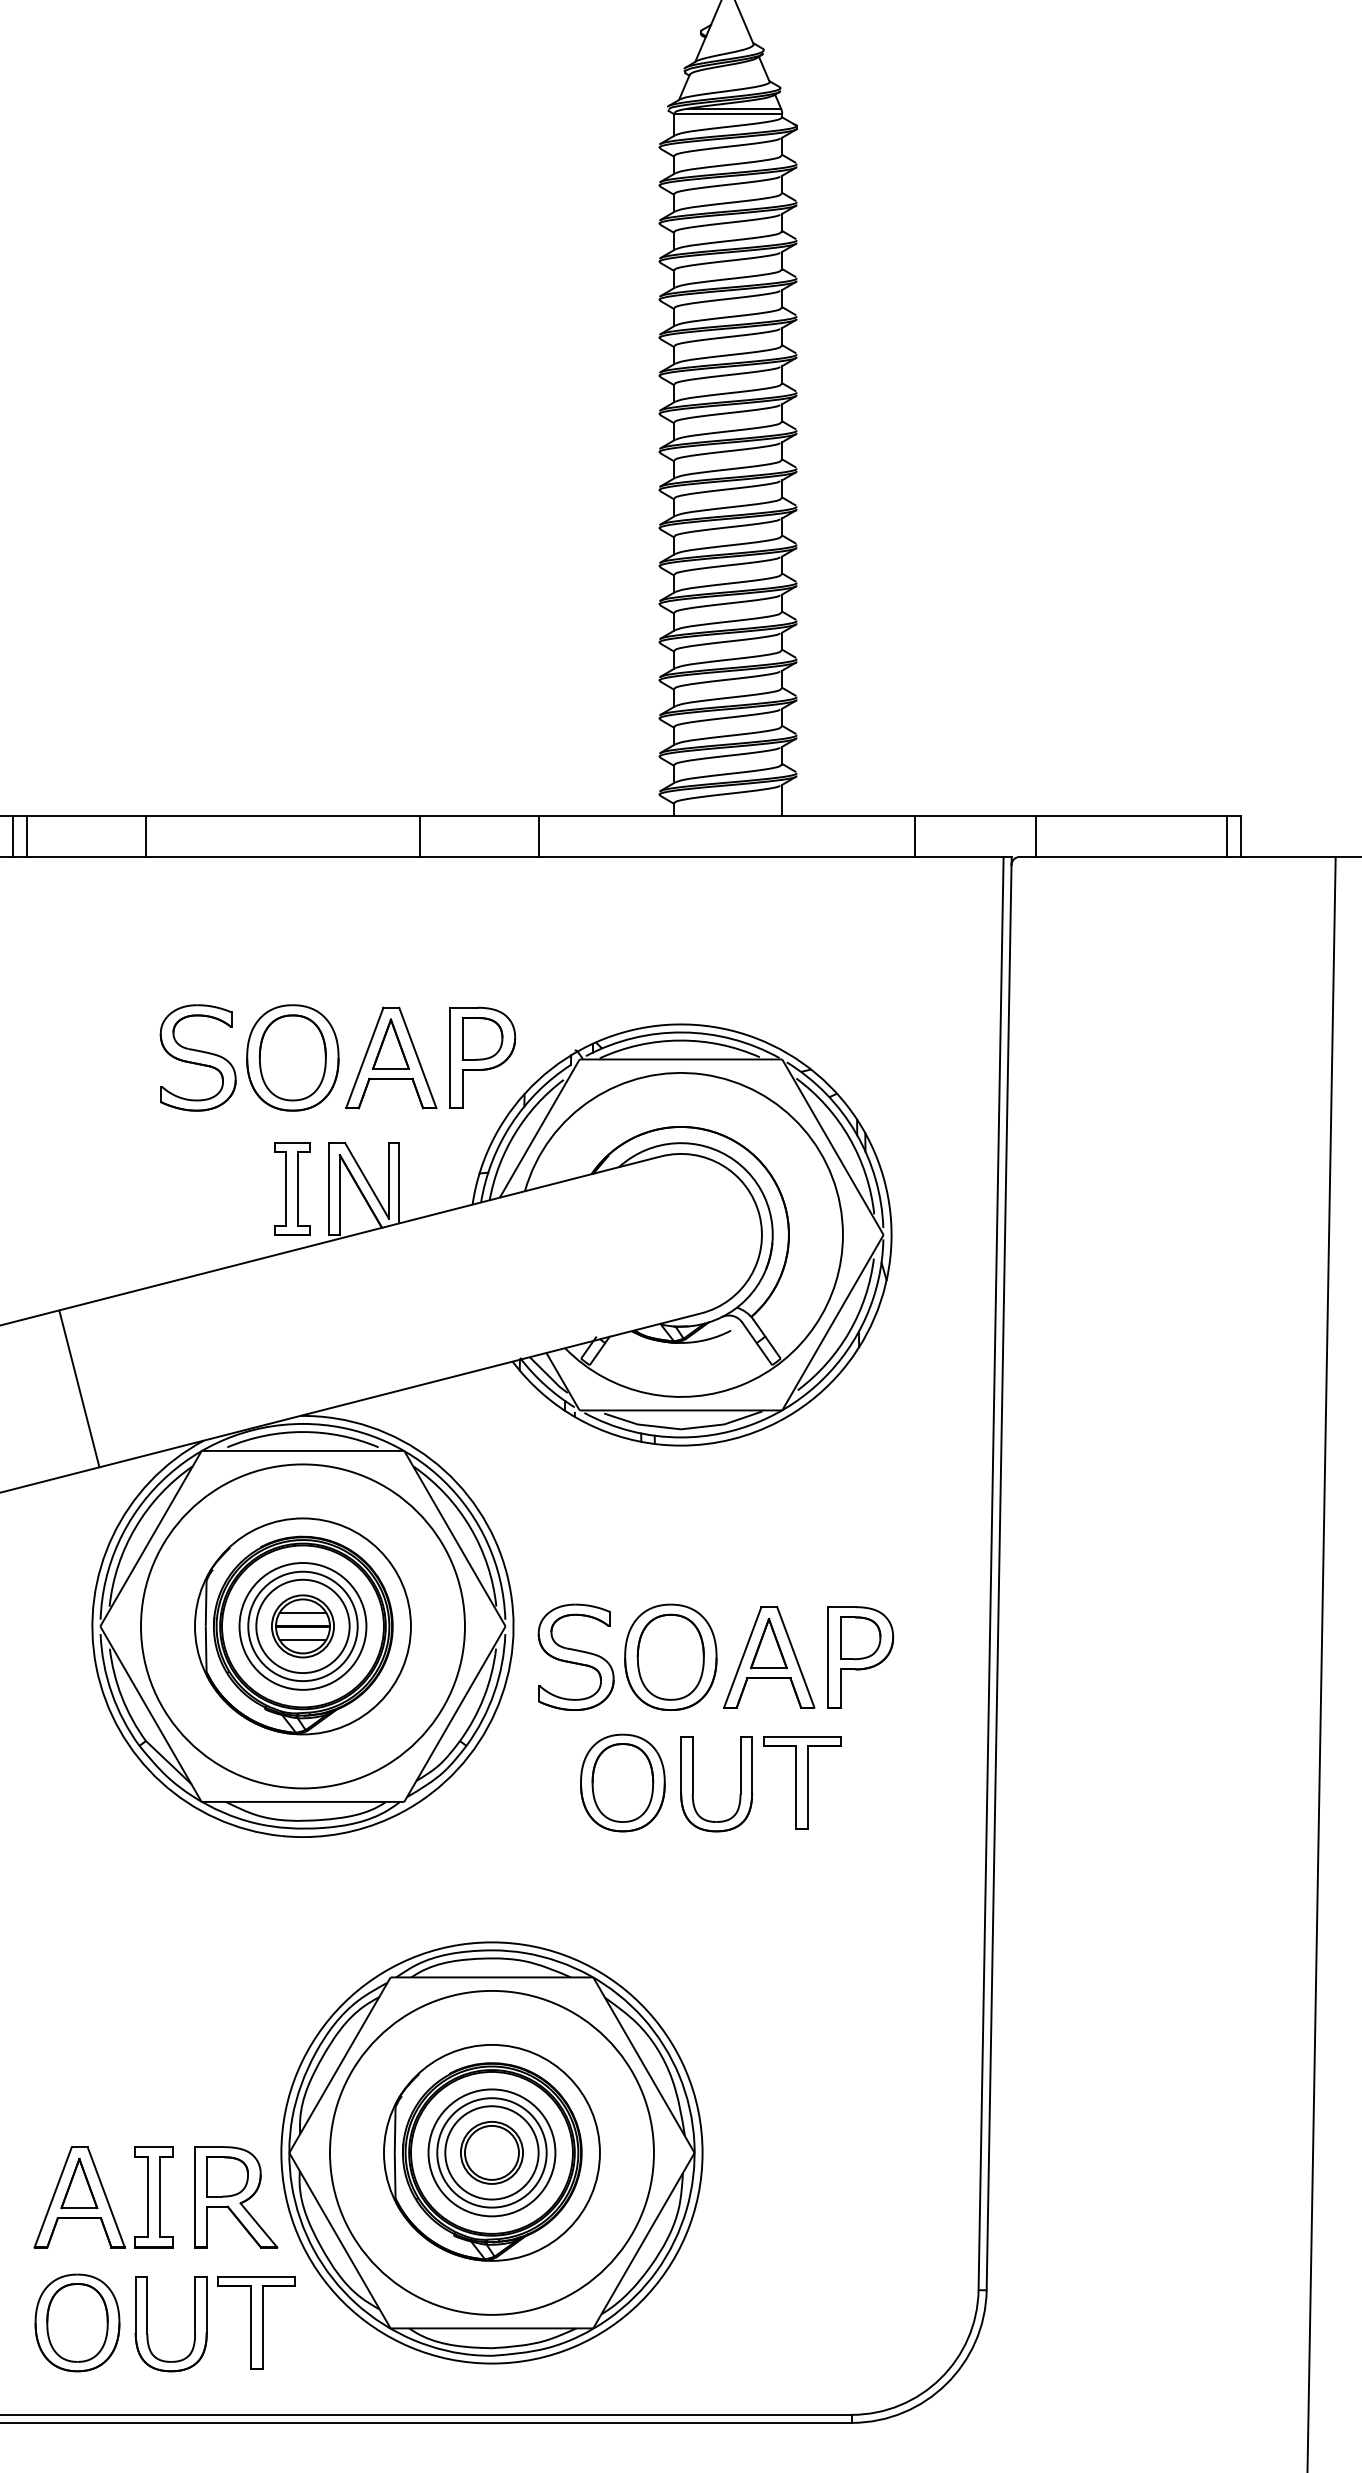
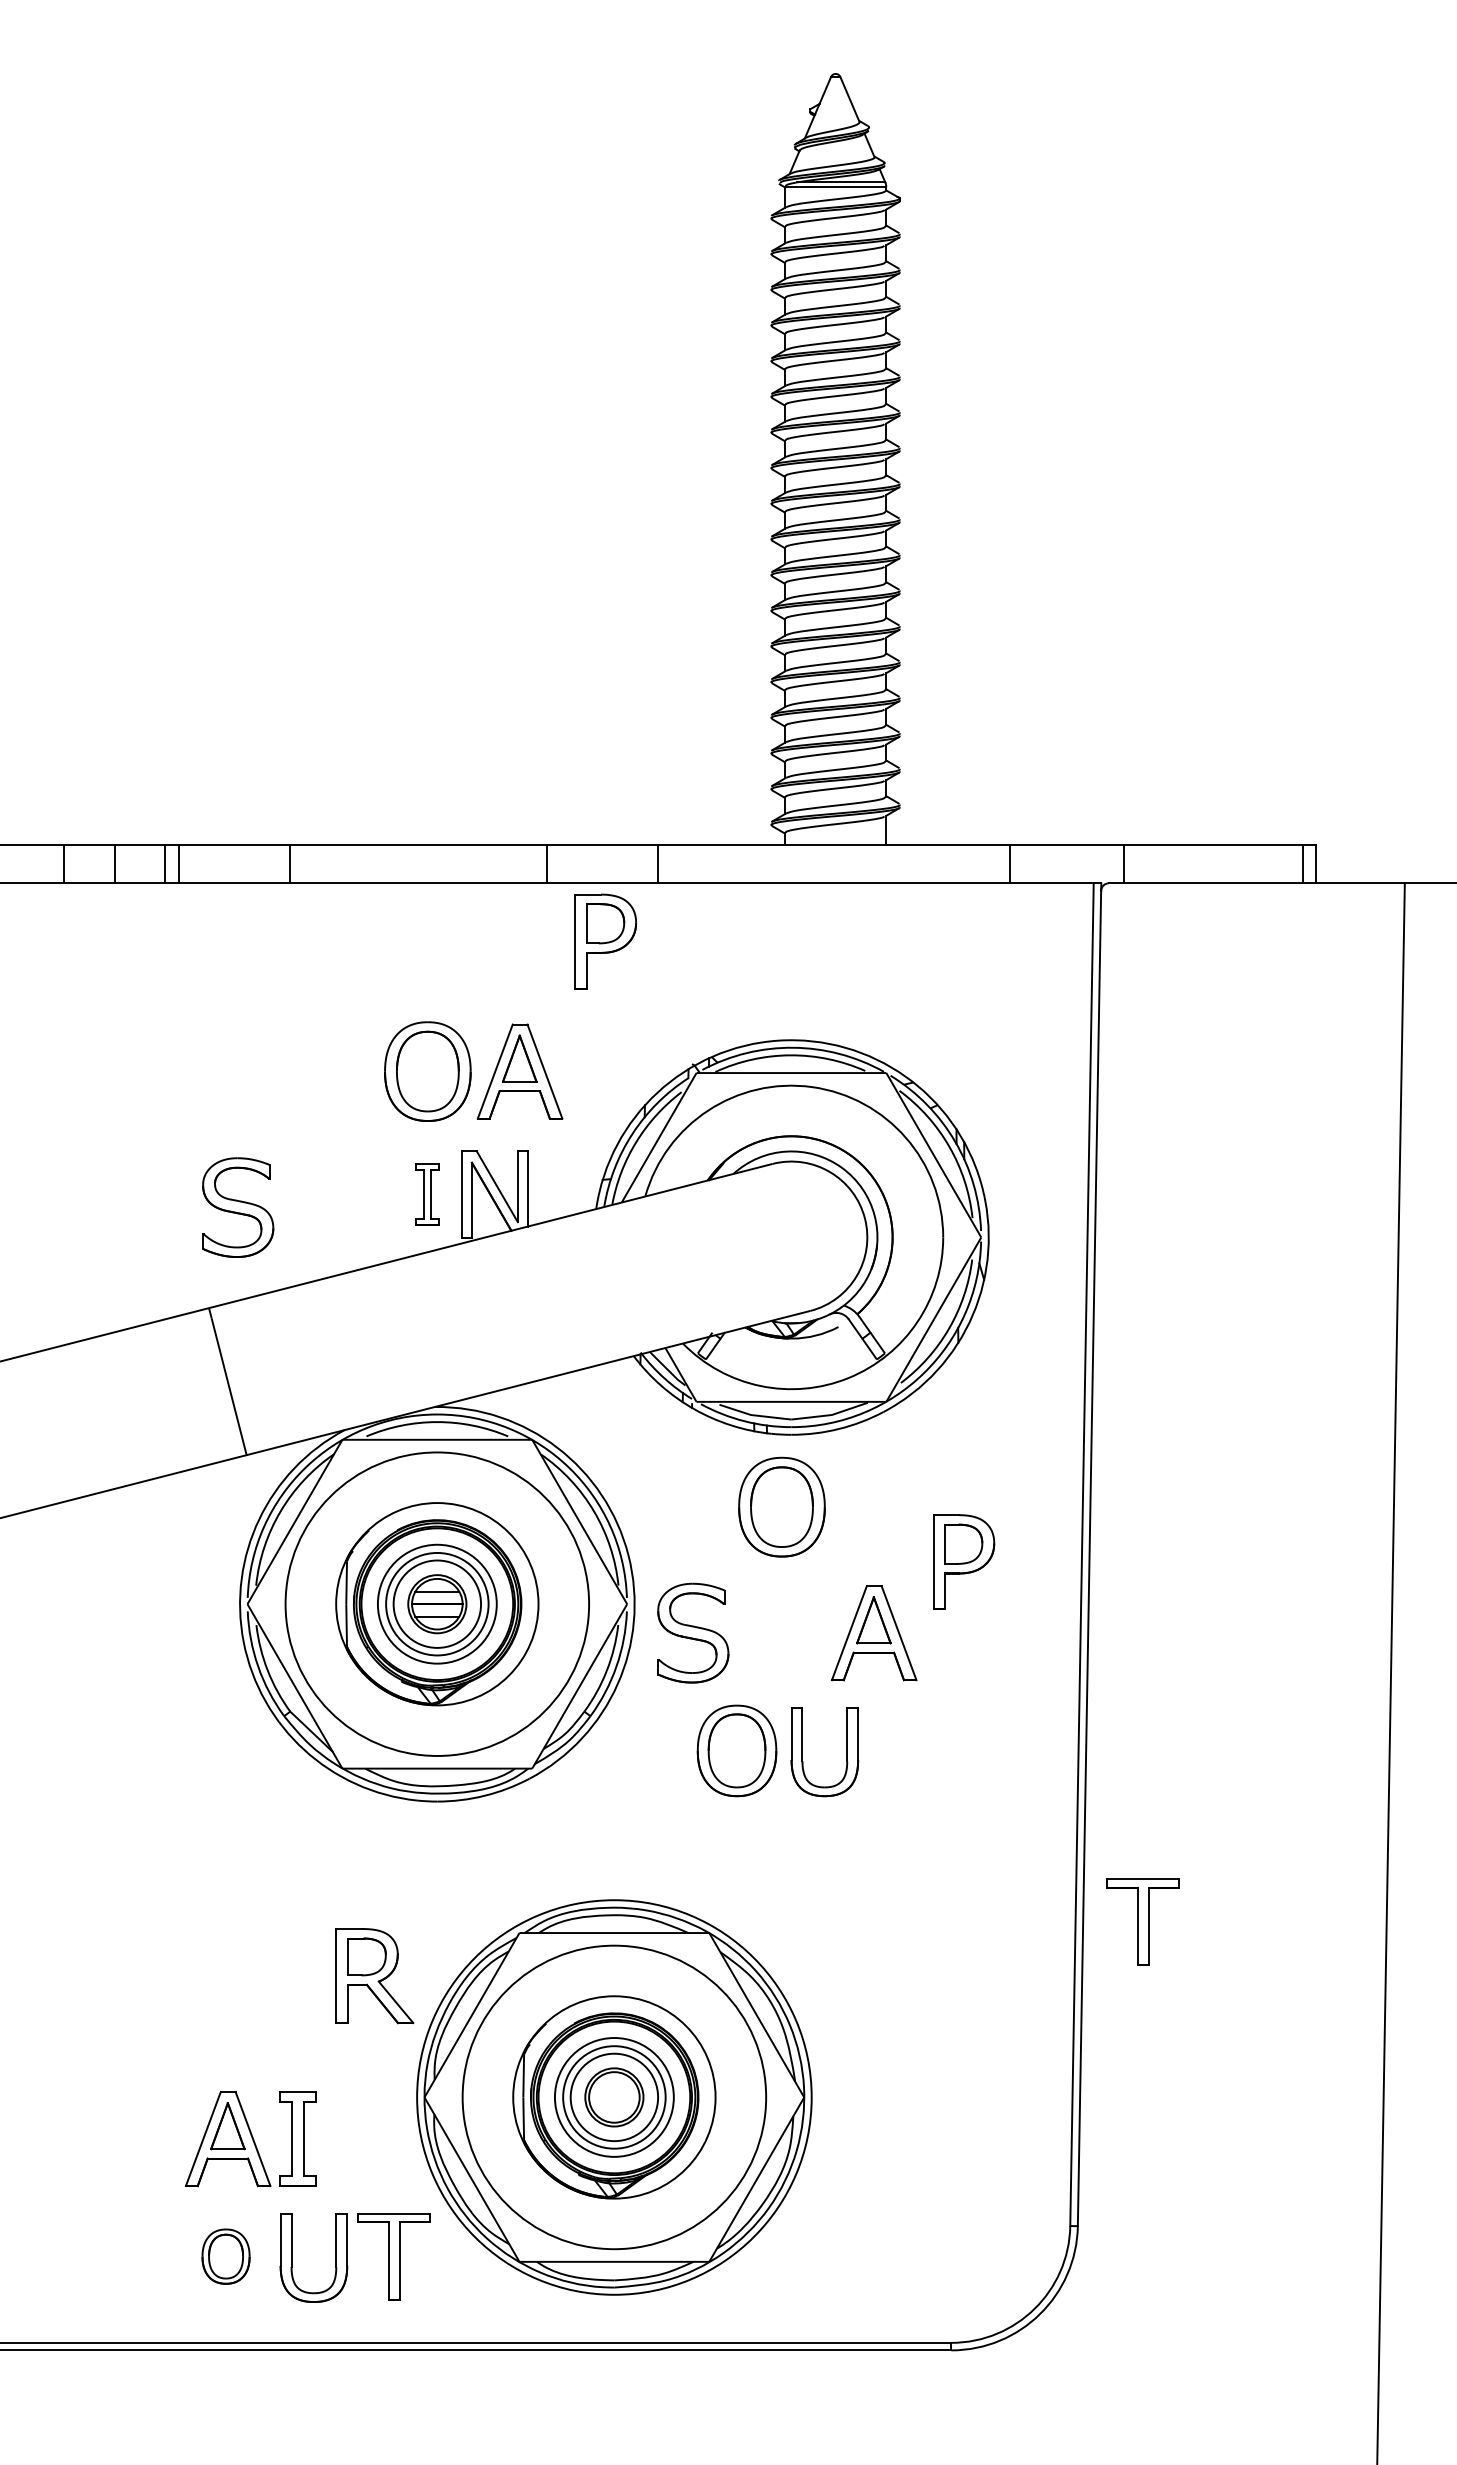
part: (198, 1057) -> (238, 1207), moved
part: (482, 1057) -> (605, 941), moved
part: (292, 1189) -> (427, 1194), size x0.7
part: (670, 1656) -> (781, 1506), moved
part: (861, 1656) -> (964, 1561), moved
part: (801, 1782) -> (1142, 1921), moved
part: (235, 2197) -> (374, 1976), moved
part: (76, 2322) -> (225, 2256), size x0.6

